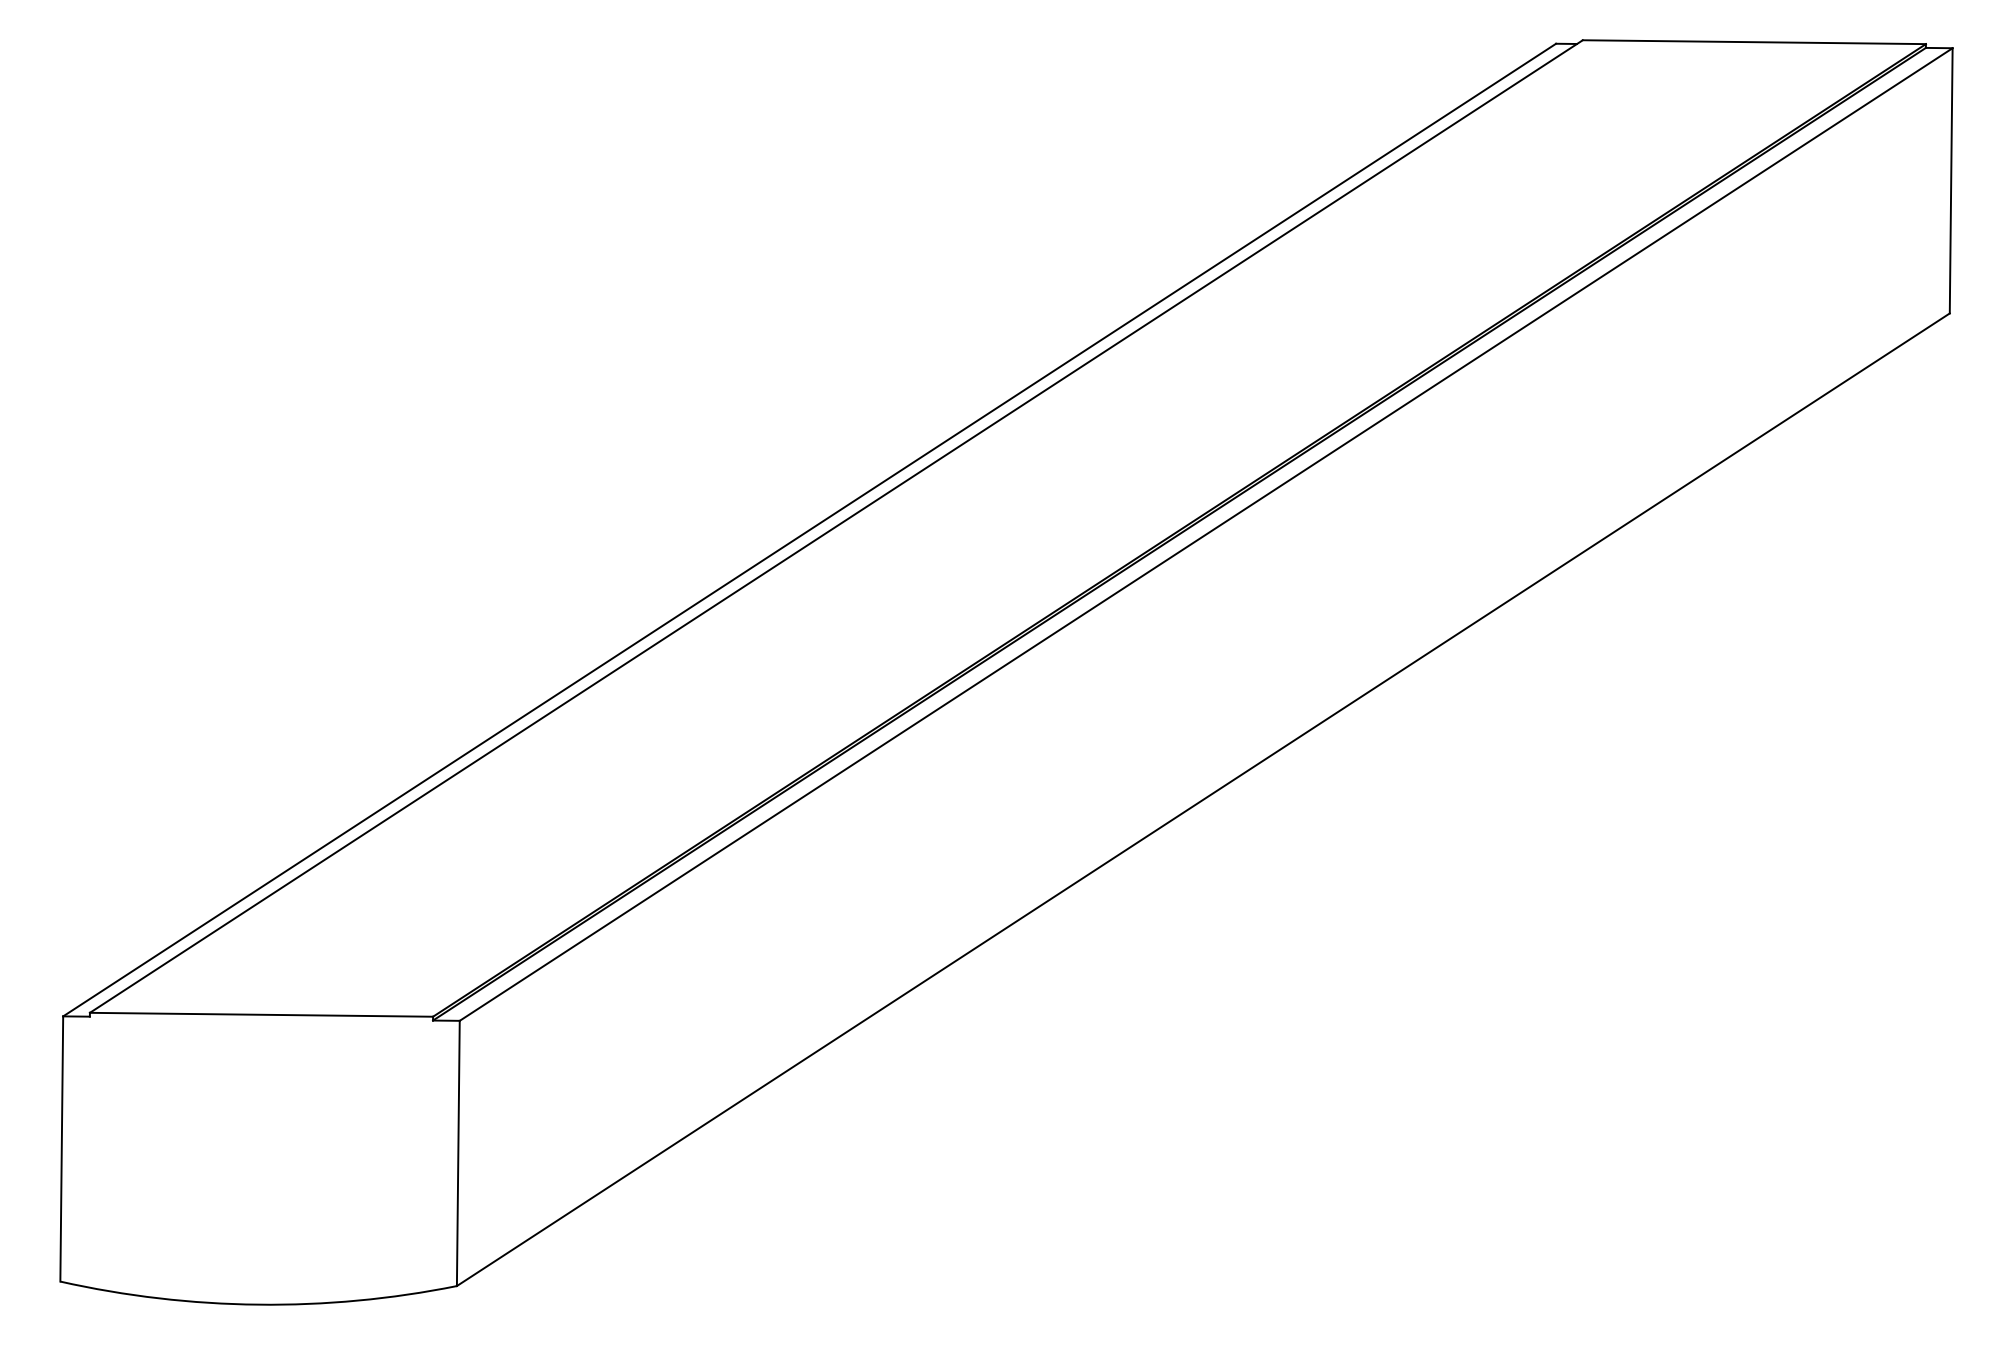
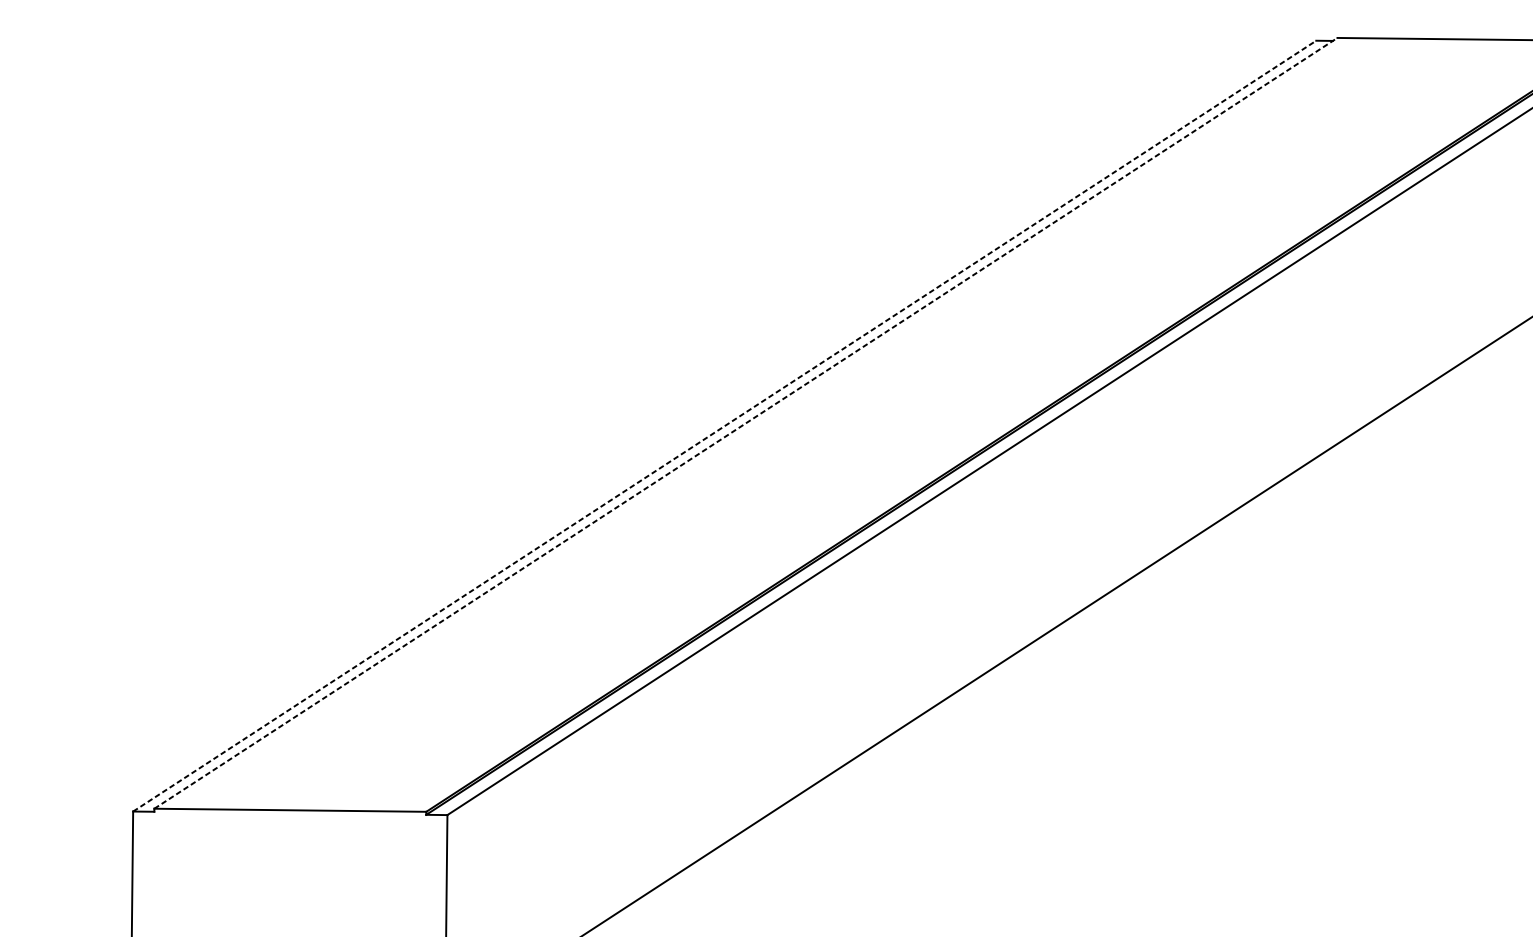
line: (836, 526) -> (746, 423), solid -> dashed
line: (809, 530) -> (724, 426), solid -> dashed

